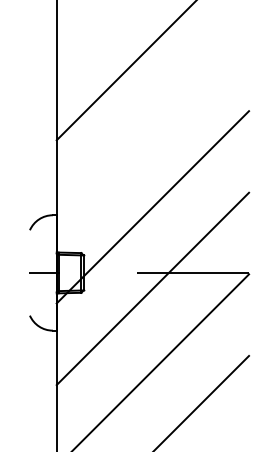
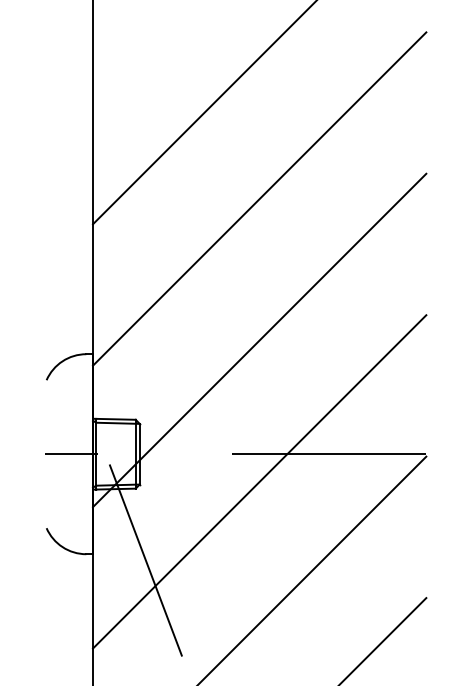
line: (152, 125) -> (259, 198), added
line: (86, 334) -> (144, 560), added

